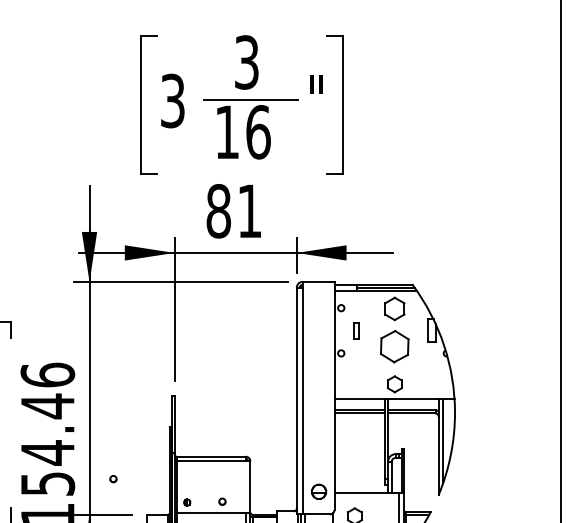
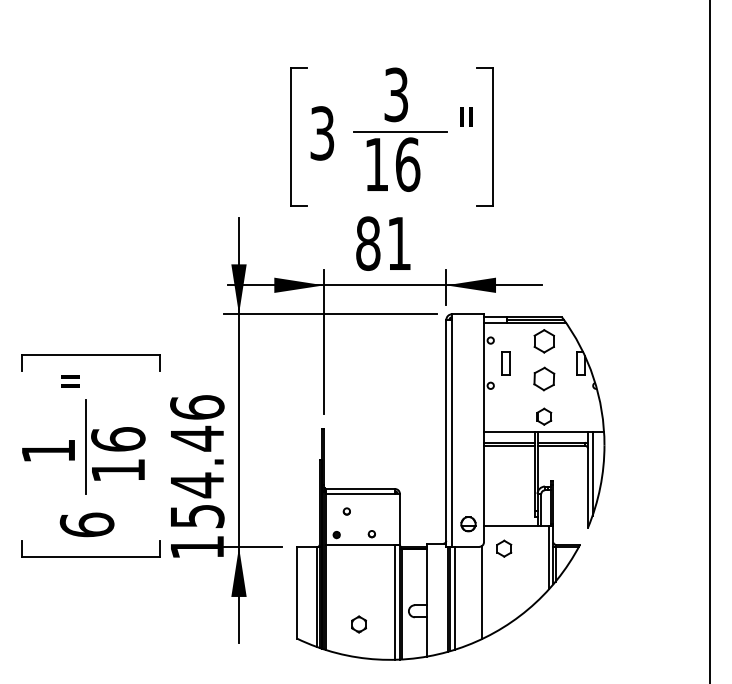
part: (356, 331) -> (505, 363), size x1.43
part: (395, 346) -> (544, 378), size x0.71
part: (113, 479) -> (346, 511), moved

